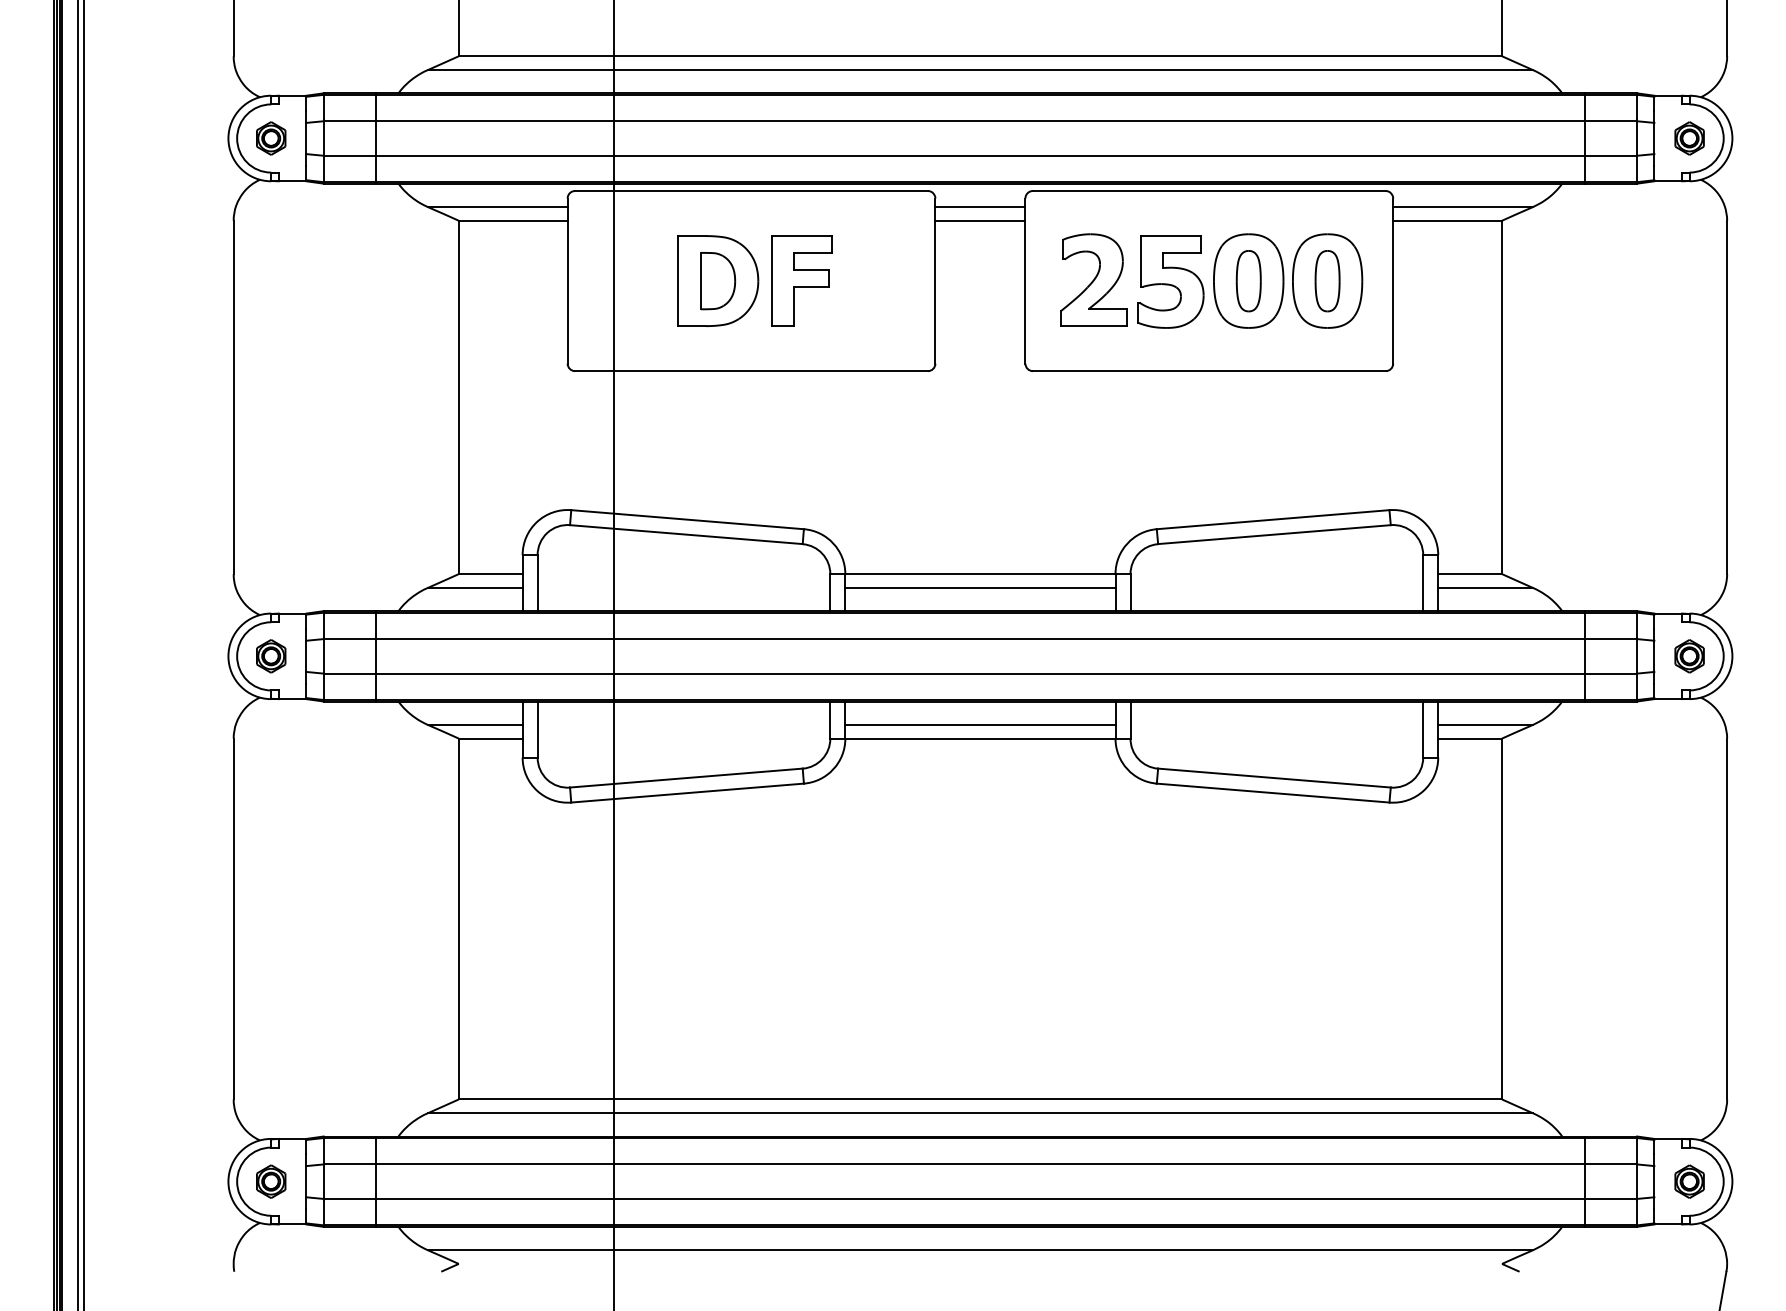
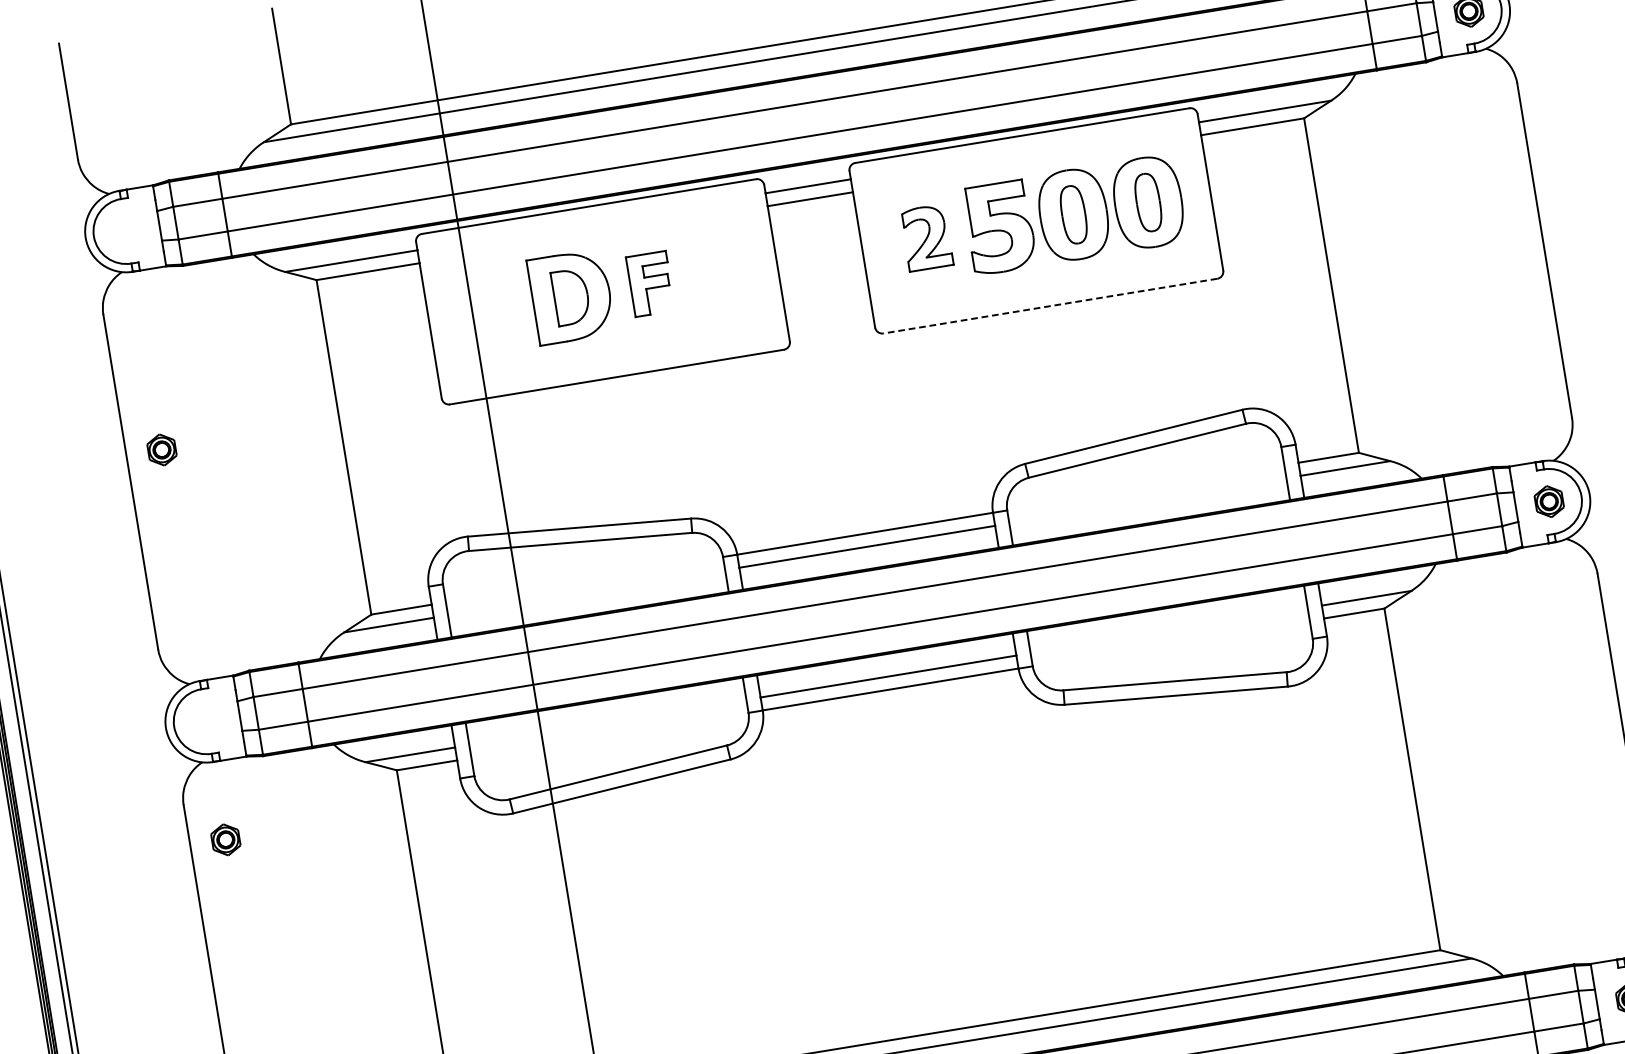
part: (271, 138) -> (162, 449), moved
part: (1093, 279) -> (926, 237), size x0.7
part: (801, 280) -> (650, 283), size x0.7
line: (1208, 371) -> (1049, 306), solid -> dashed
part: (271, 656) -> (226, 839), moved

